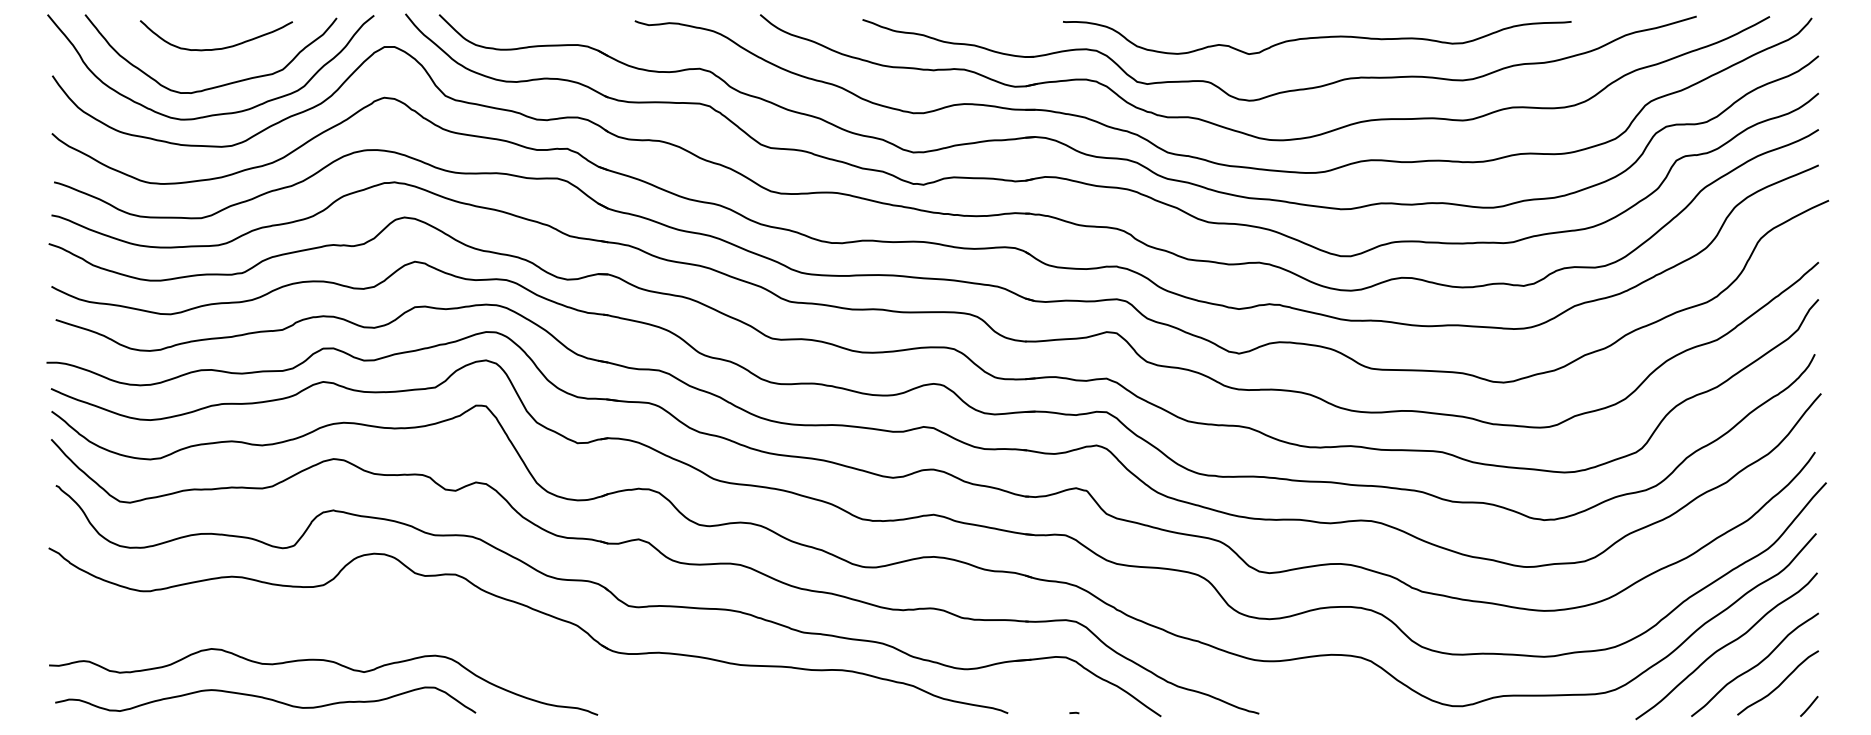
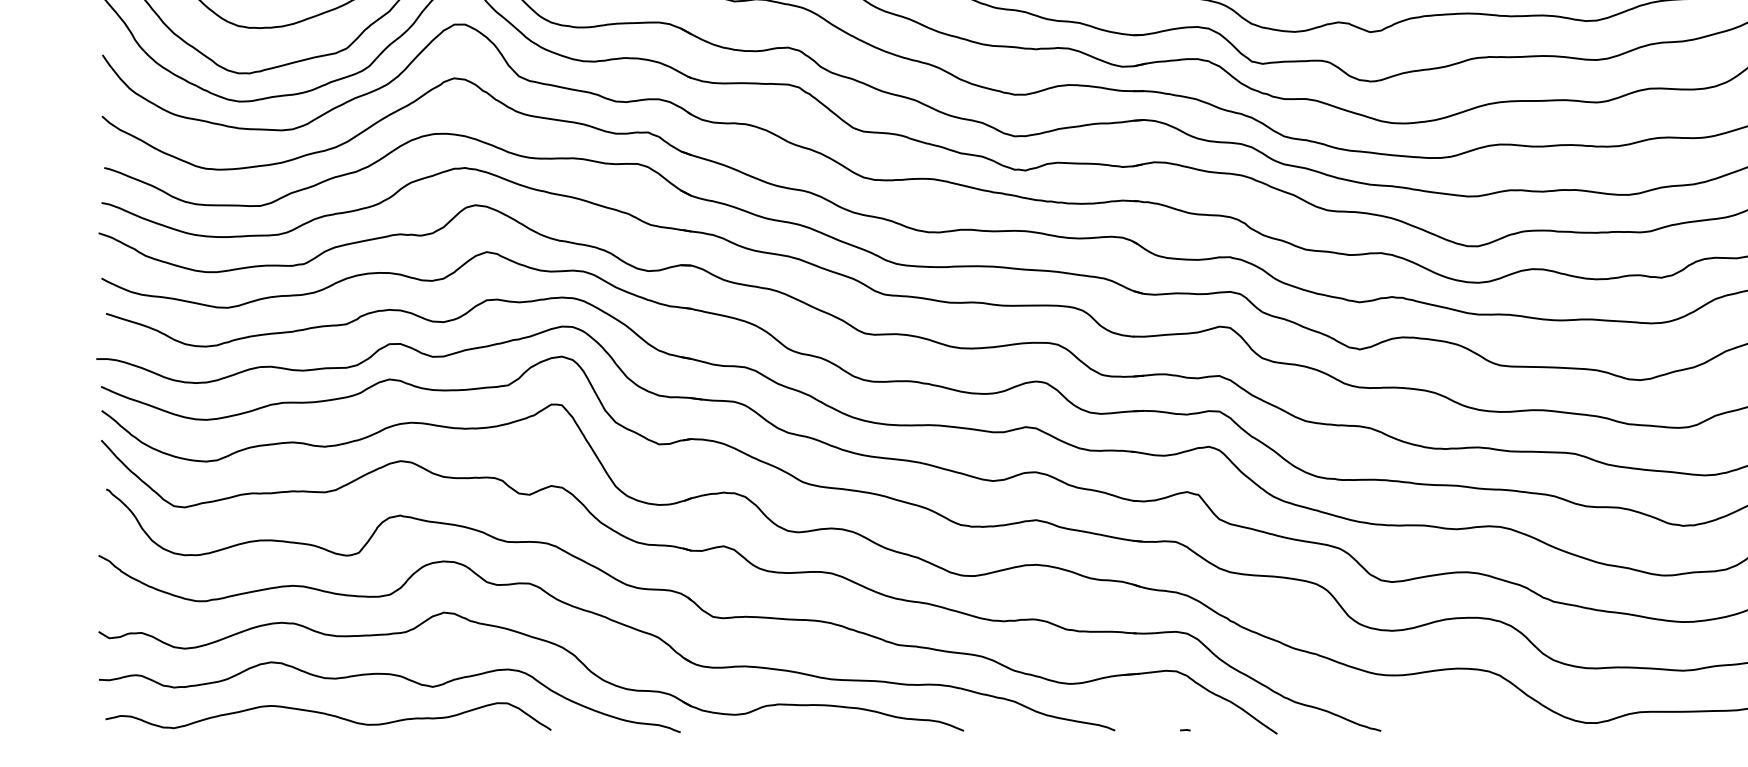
part: (465, 628) -> (540, 640), added

